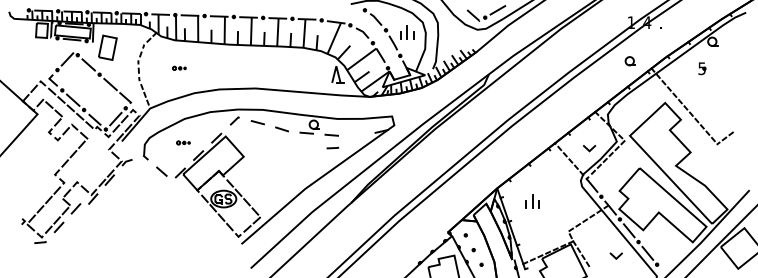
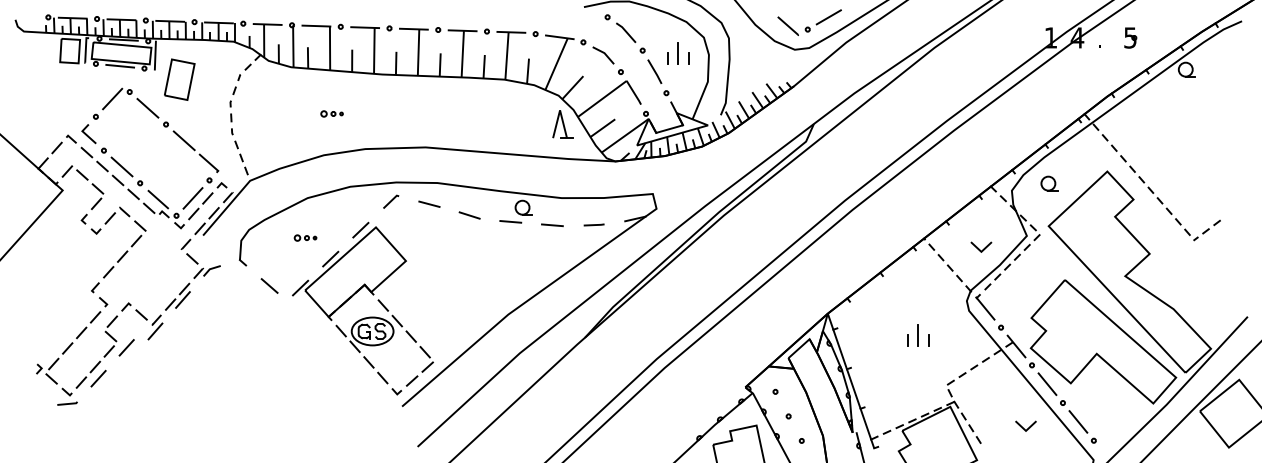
part: (629, 61) -> (1047, 184), moved
part: (179, 67) -> (332, 112), moved
part: (702, 68) -> (1131, 37), moved
line: (332, 147) -> (593, 224), moved
part: (532, 201) -> (918, 335), moved

